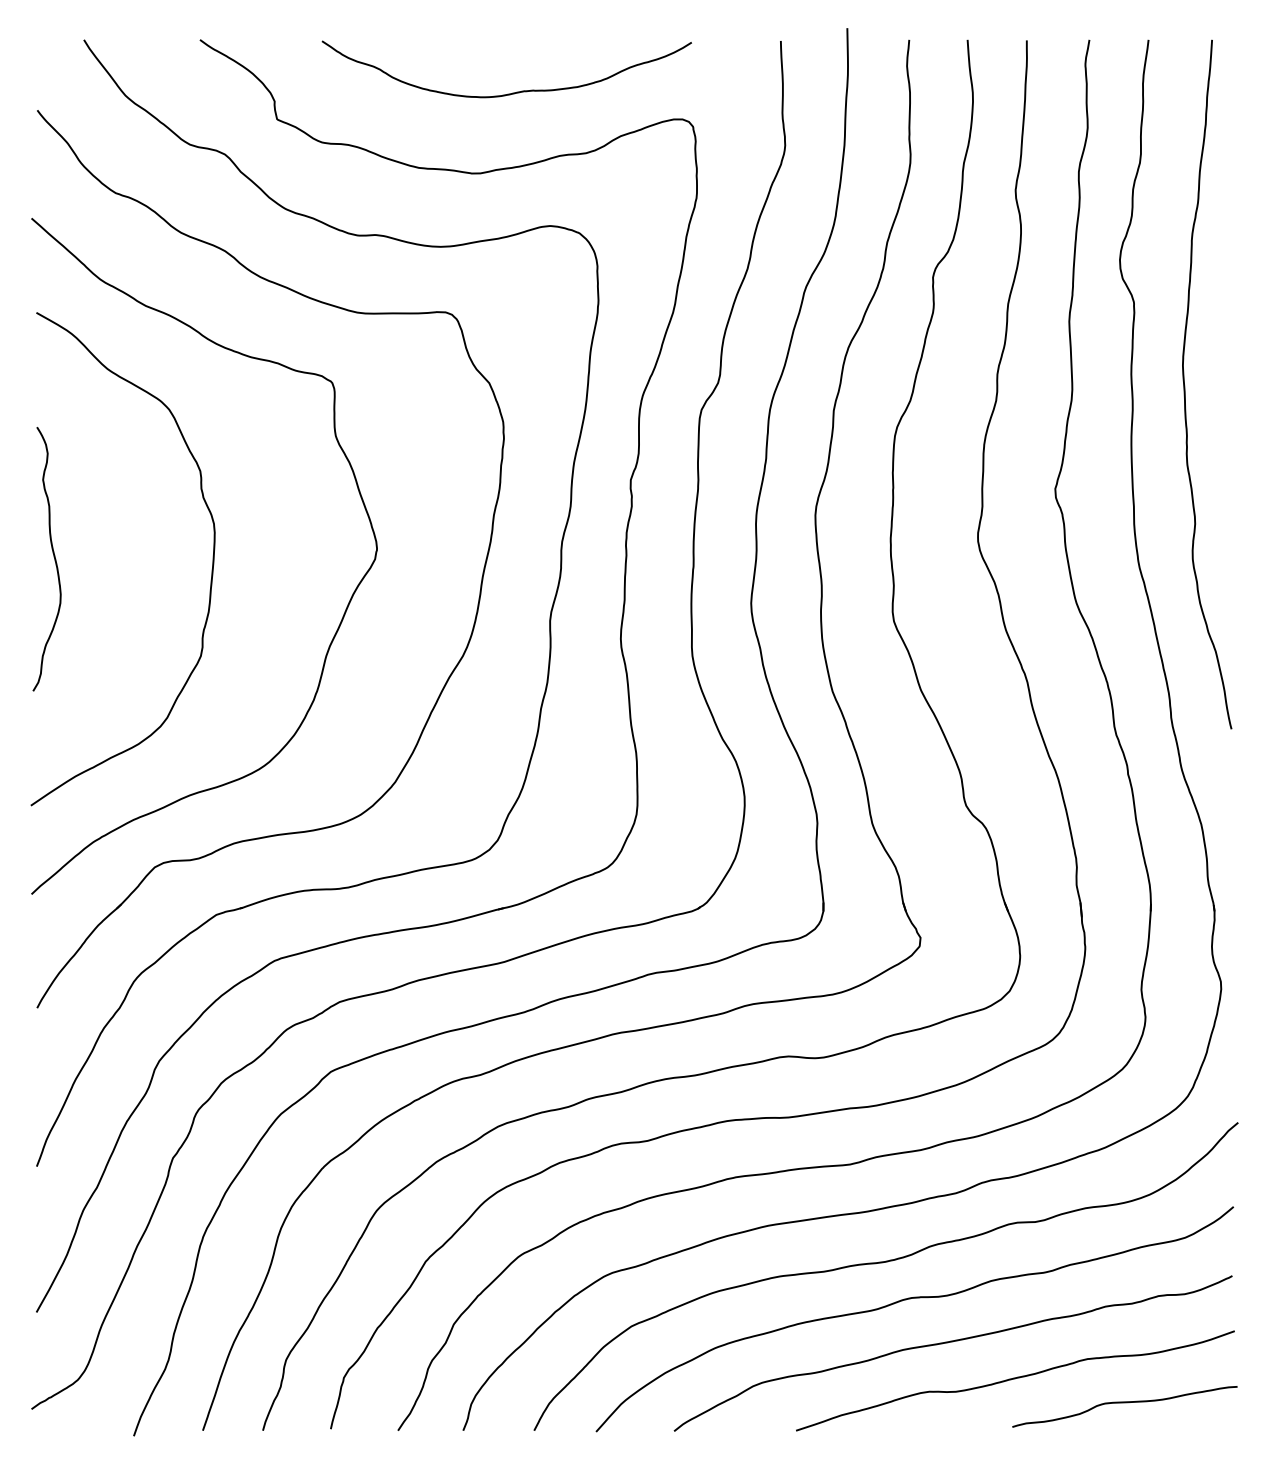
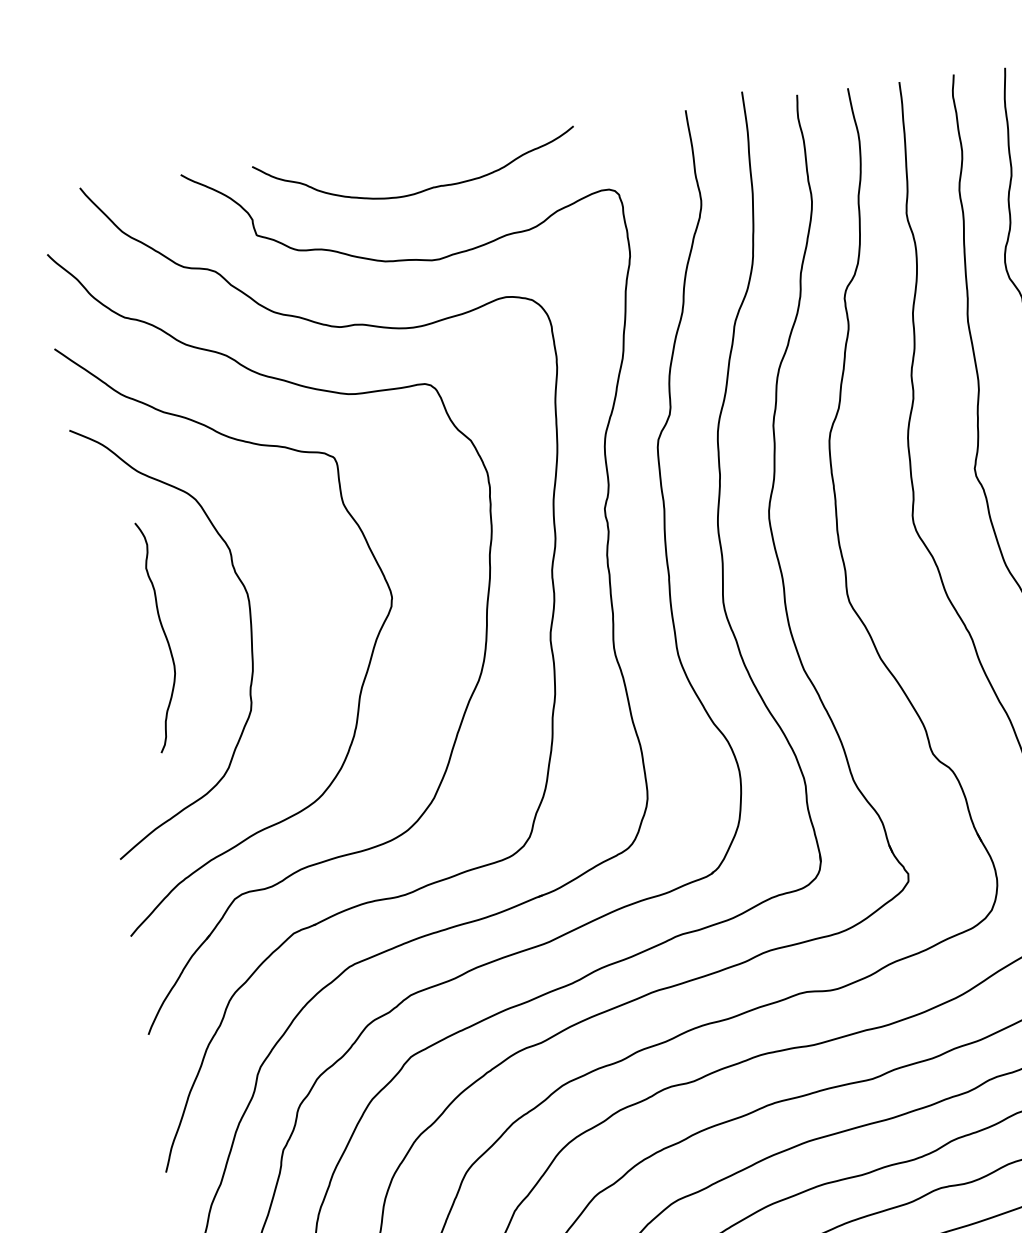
curve: (512, 92) -> (423, 189), moved
curve: (53, 557) -> (163, 634), moved

